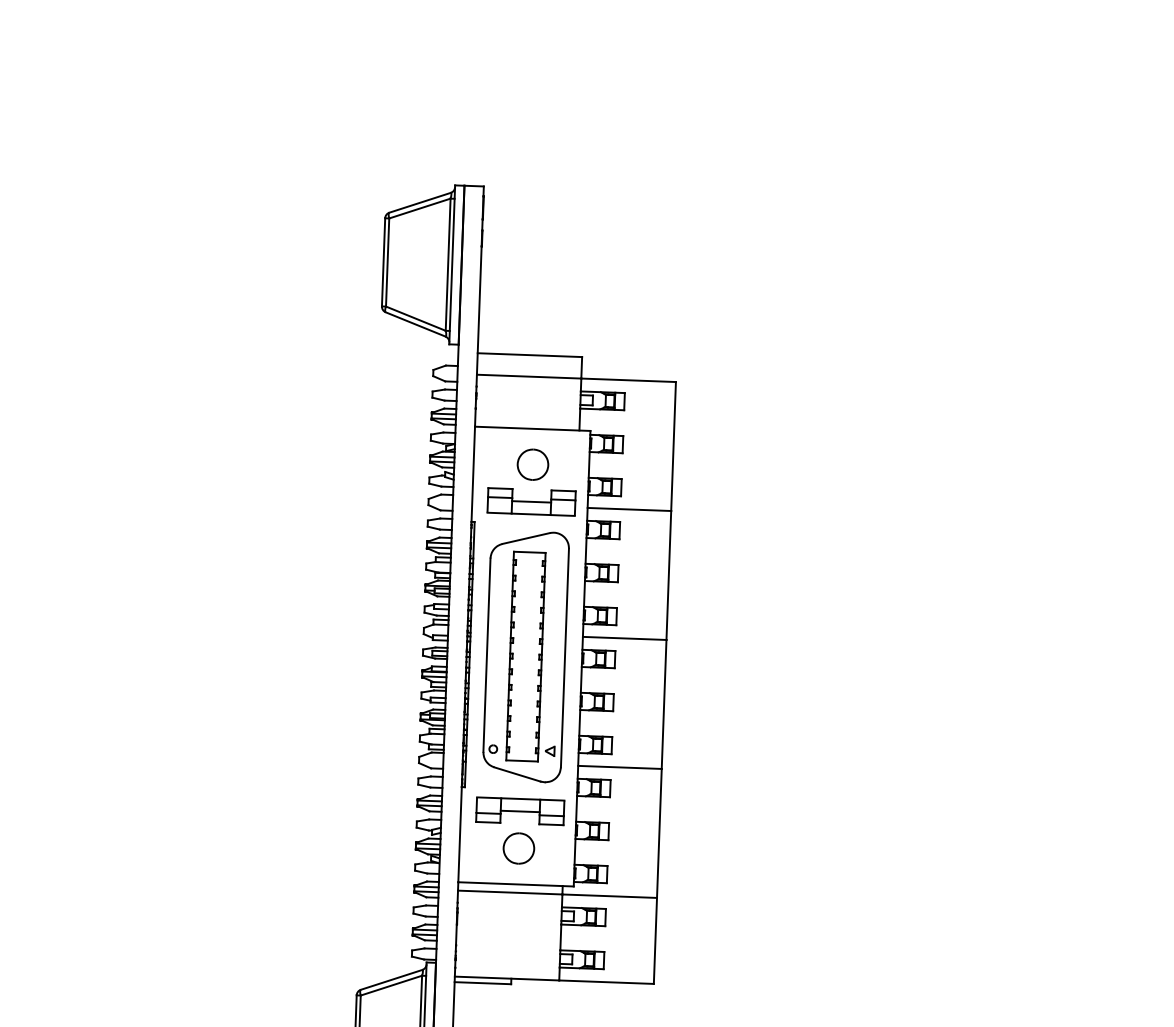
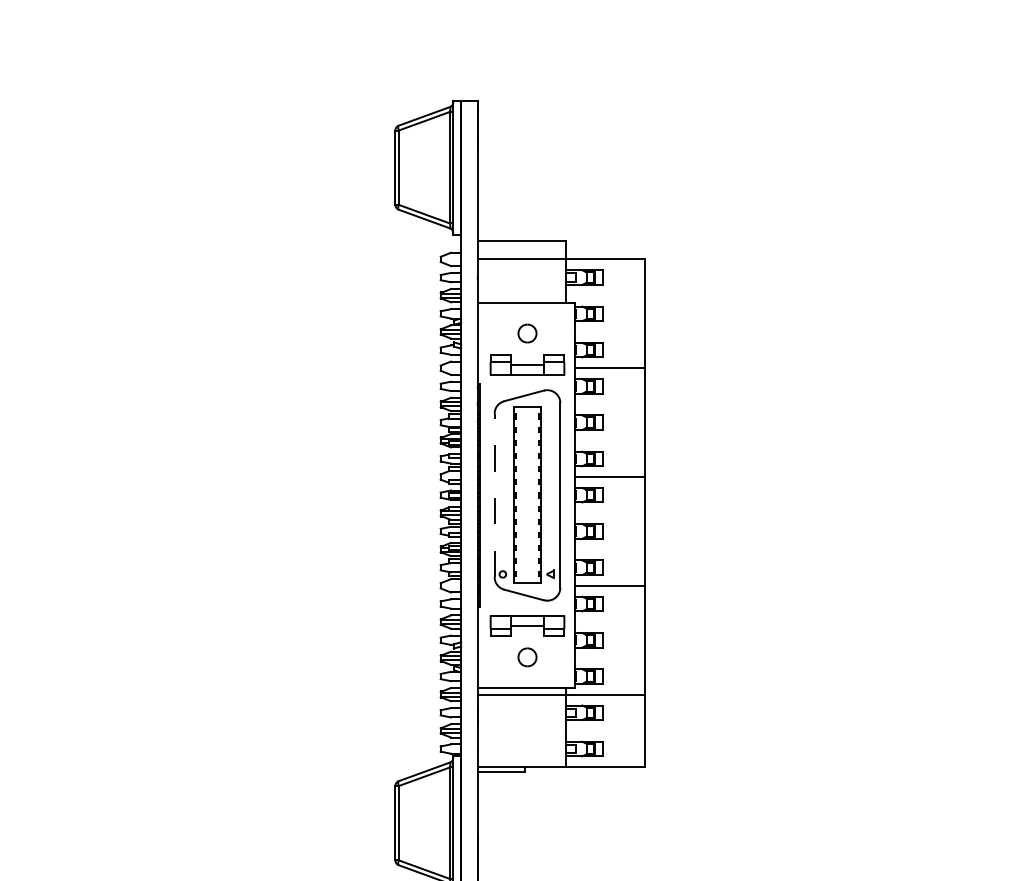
part: (532, 464) -> (527, 333), size x0.7
line: (486, 655) -> (494, 495), solid -> dashed
part: (518, 848) -> (527, 657), size x0.7

